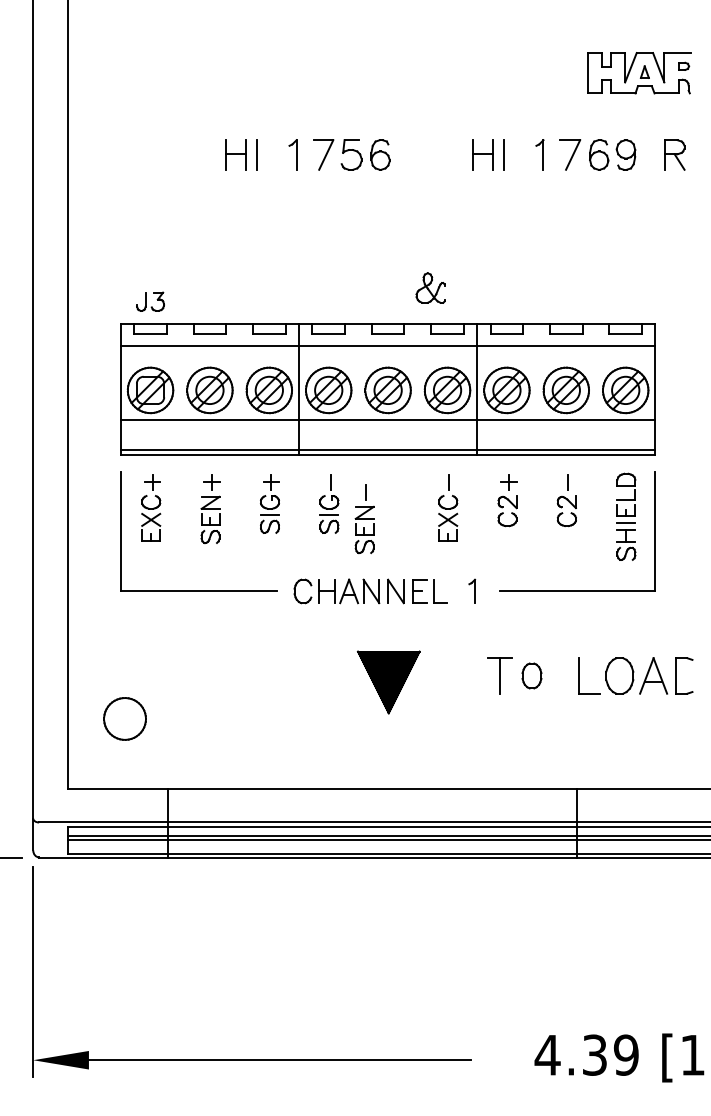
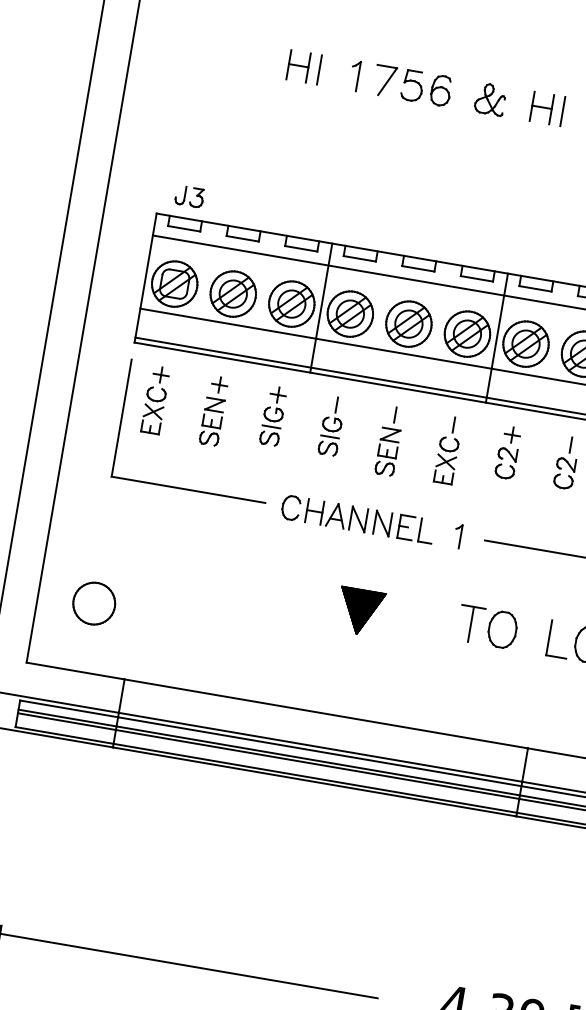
part: (430, 287) -> (490, 98), moved
part: (364, 519) -> (389, 441), moved
part: (531, 675) -> (502, 629), size x1.43
part: (388, 682) -> (360, 612), size x0.71

